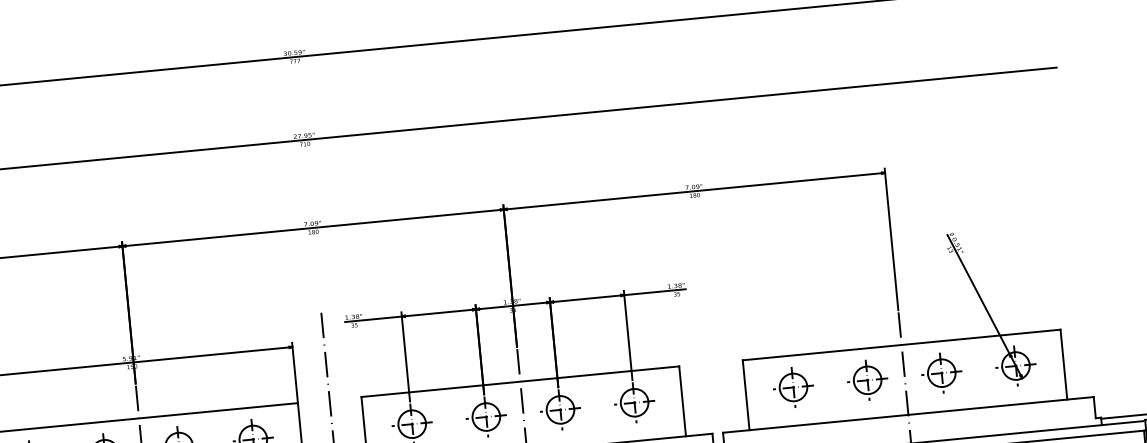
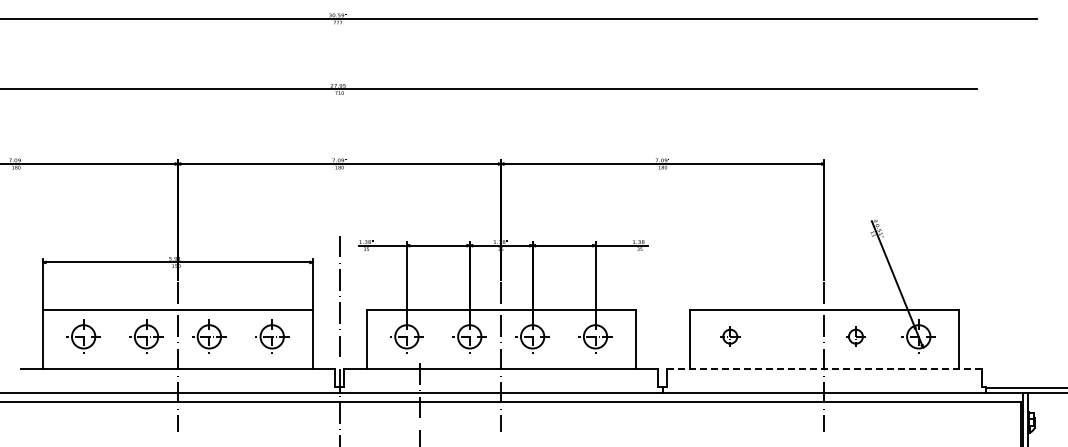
part: (941, 372) -> (855, 336), size x0.6
part: (866, 379) -> (792, 336), removed
part: (793, 386) -> (730, 336), size x0.6
line: (907, 415) -> (823, 369), solid -> dashed

